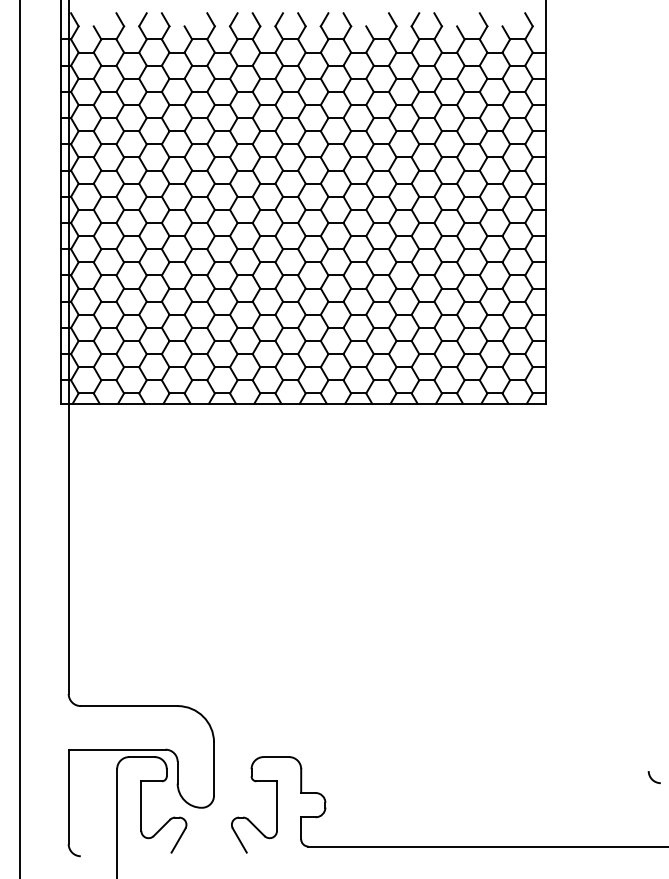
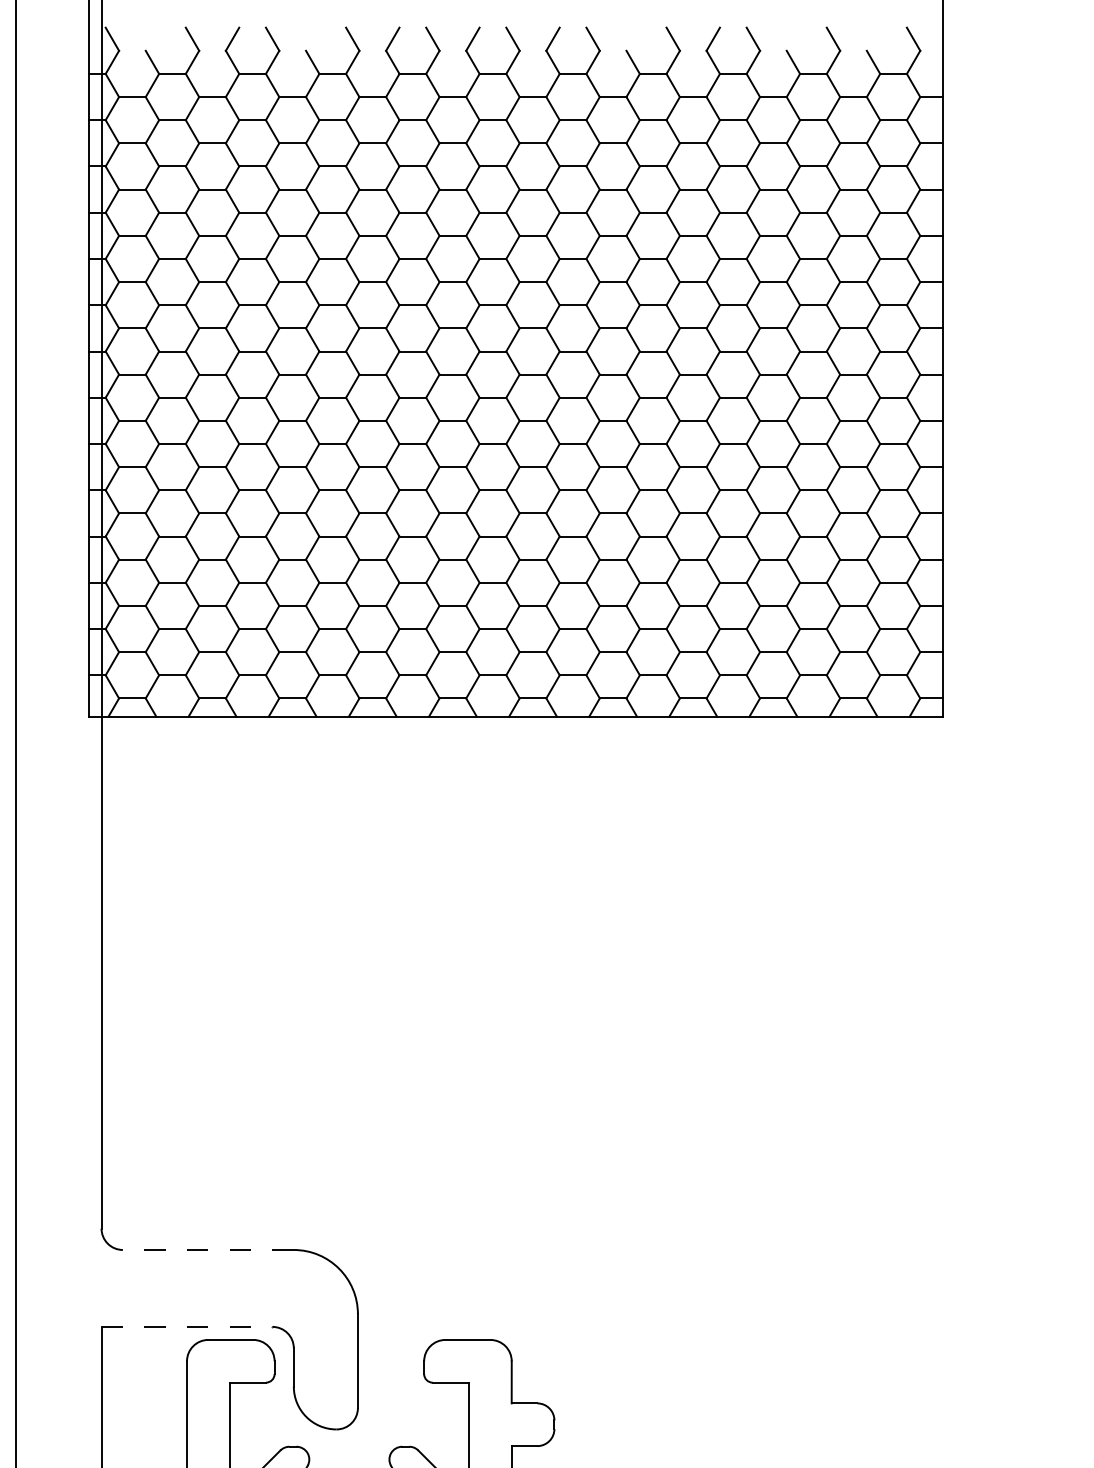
line: (128, 706) -> (207, 1250), solid -> dashed
line: (117, 749) -> (187, 1326), solid -> dashed

